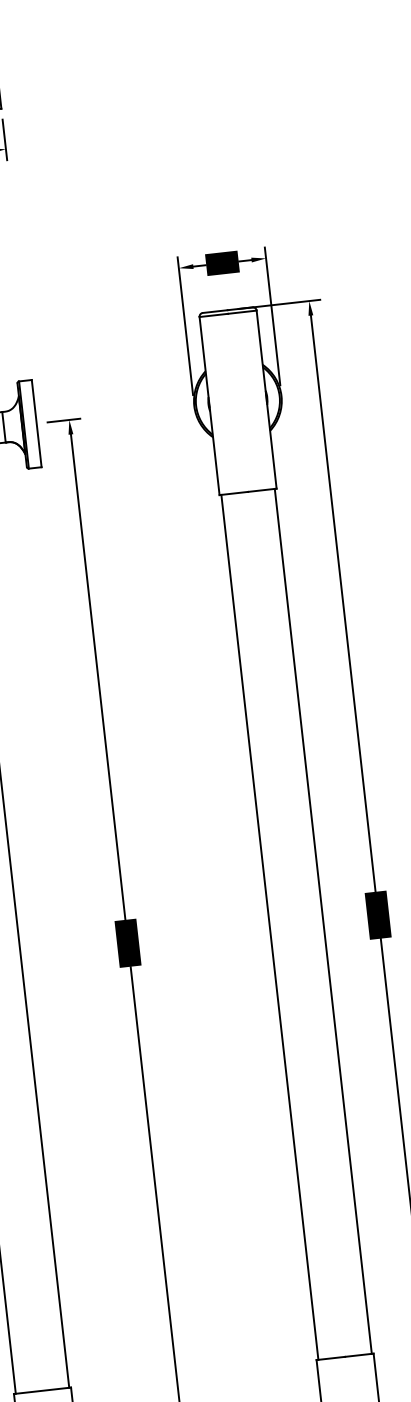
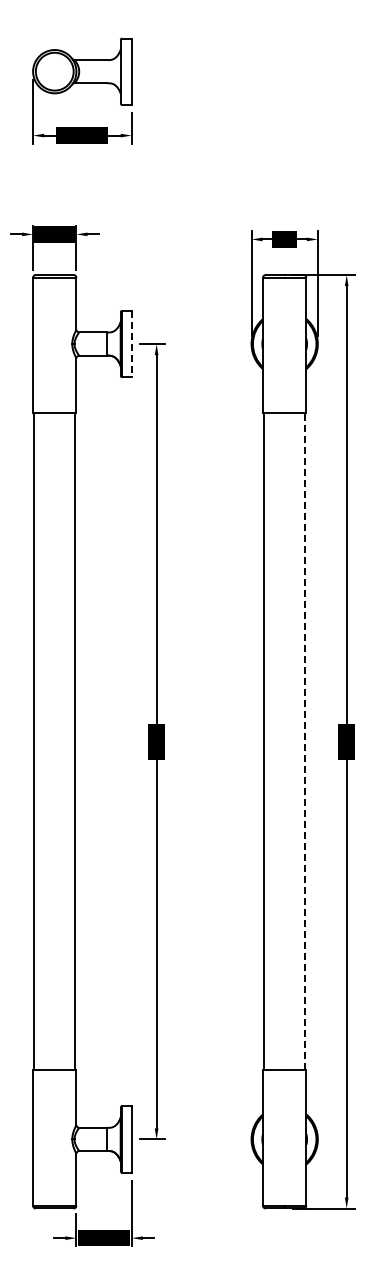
line: (36, 424) -> (131, 344), solid -> dashed
line: (323, 920) -> (305, 741), solid -> dashed

